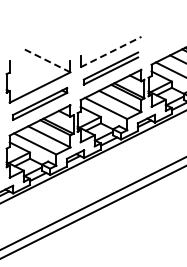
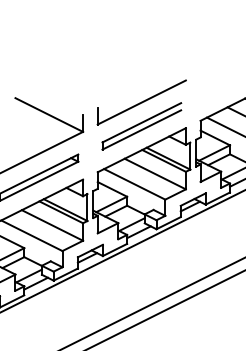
line: (111, 52) -> (142, 103), dashed -> solid
line: (46, 60) -> (48, 114), dashed -> solid

